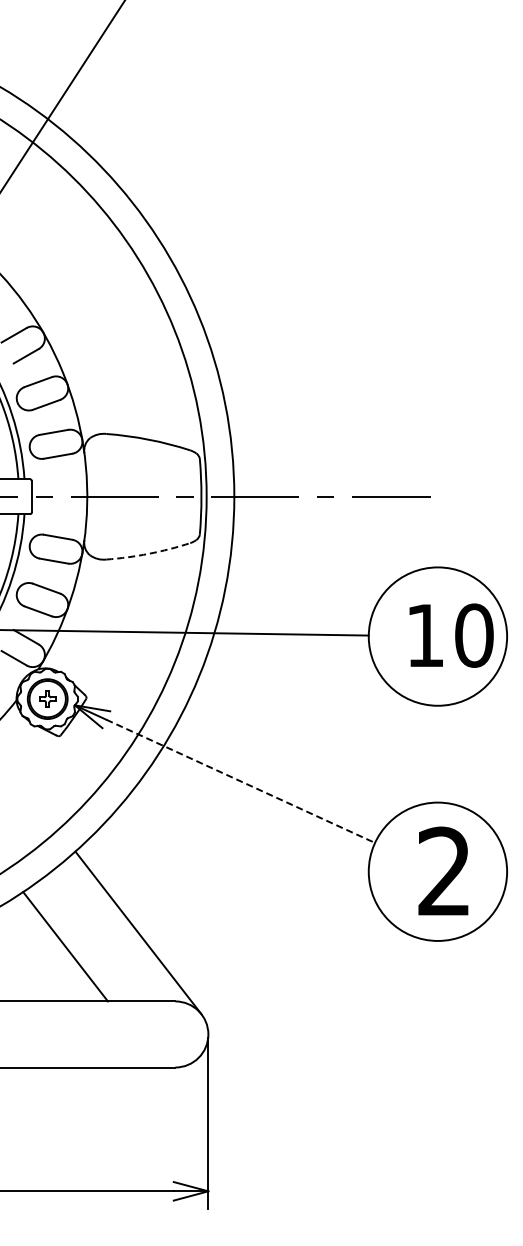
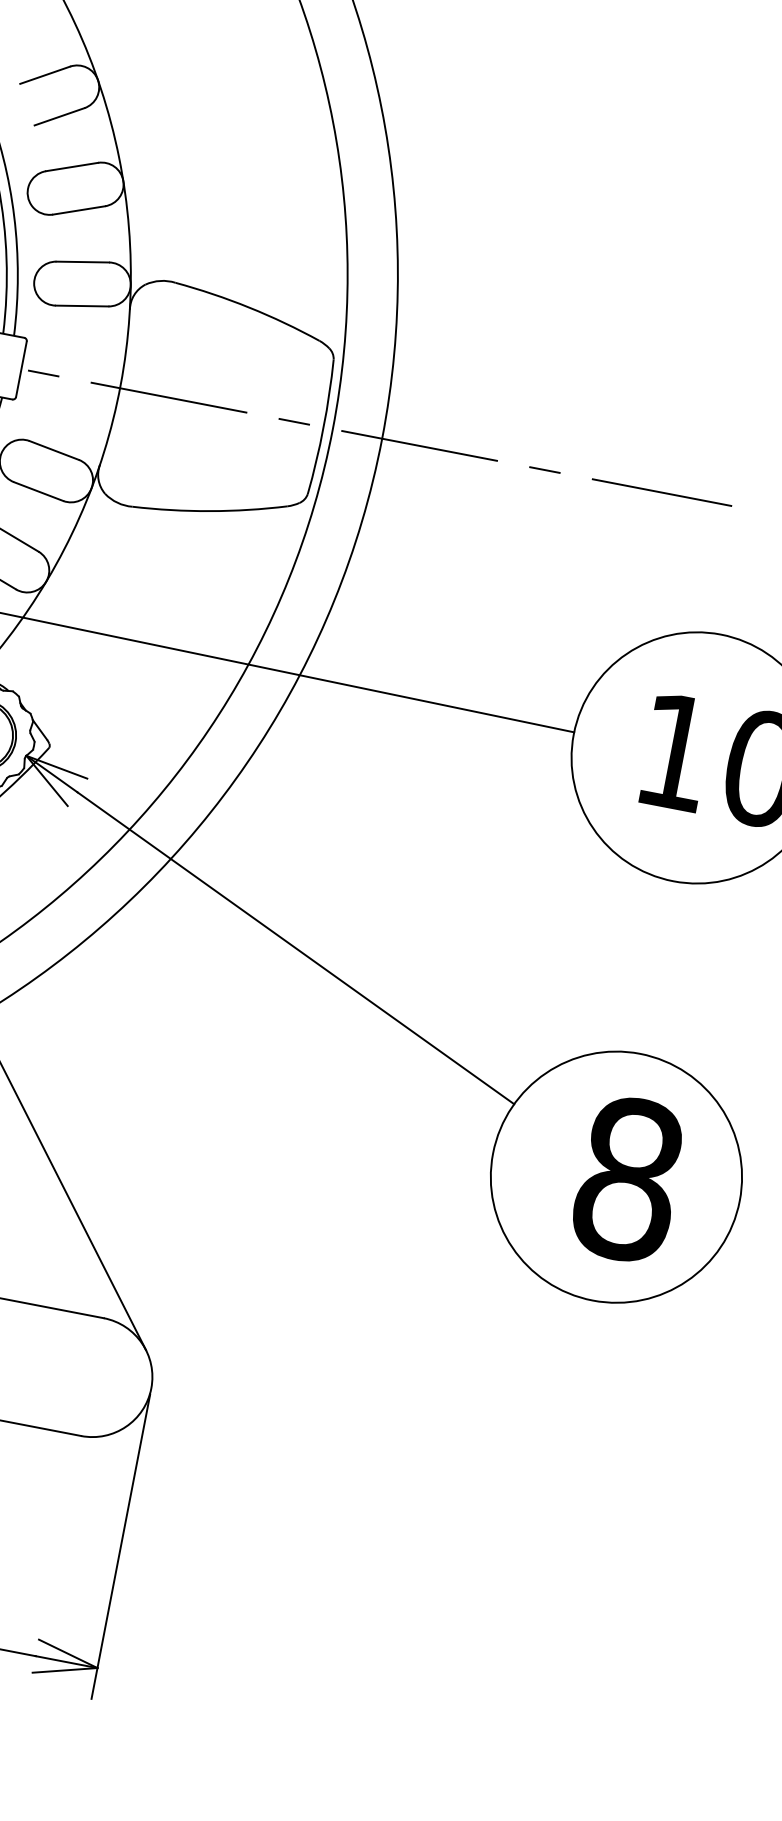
arc: (148, 553) -> (209, 510), dashed -> solid
line: (240, 781) -> (295, 948), dashed -> solid
text: (444, 871) -> (628, 1178), 2 -> 8

